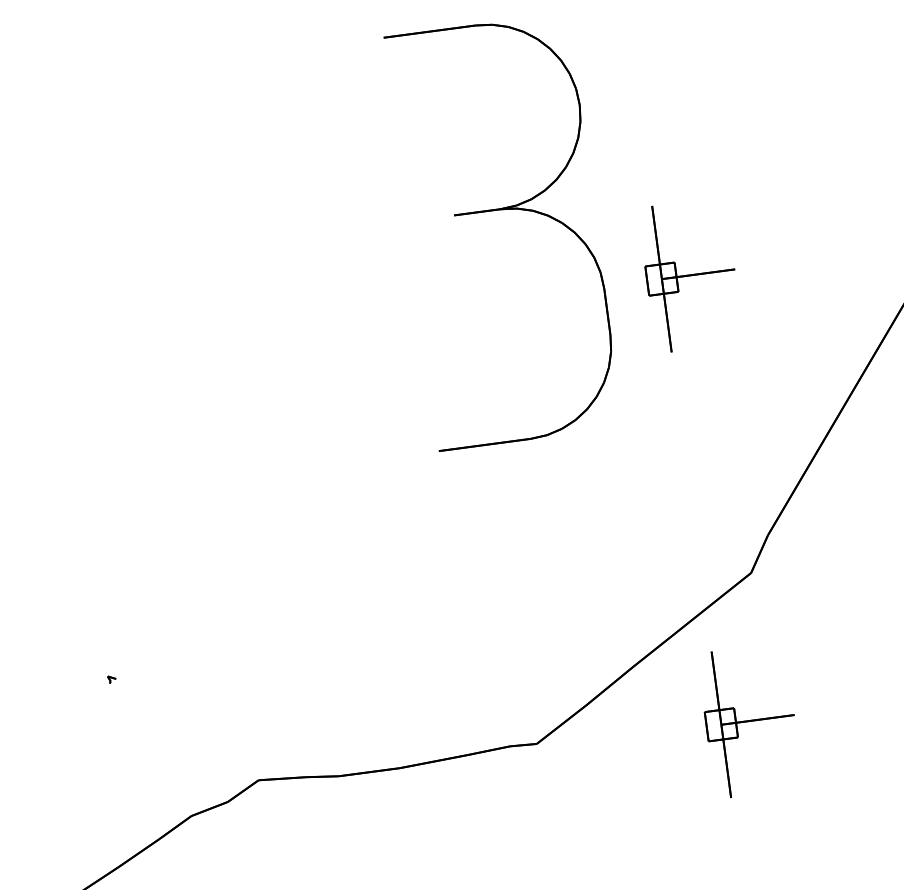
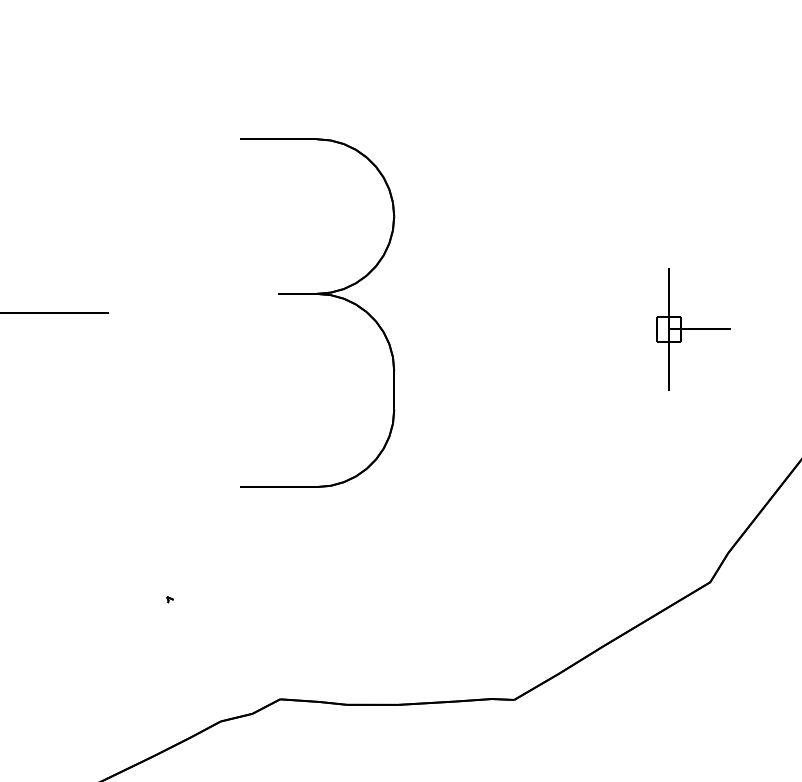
part: (503, 210) -> (319, 295), moved
part: (750, 720) -> (693, 704), removed

